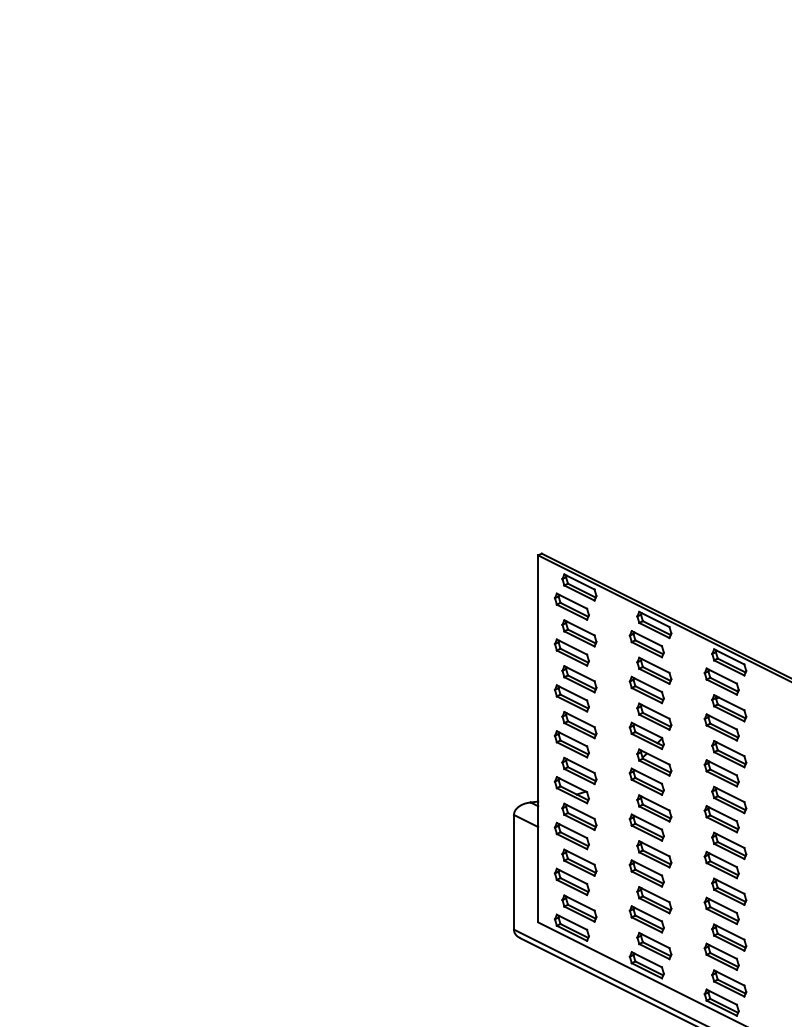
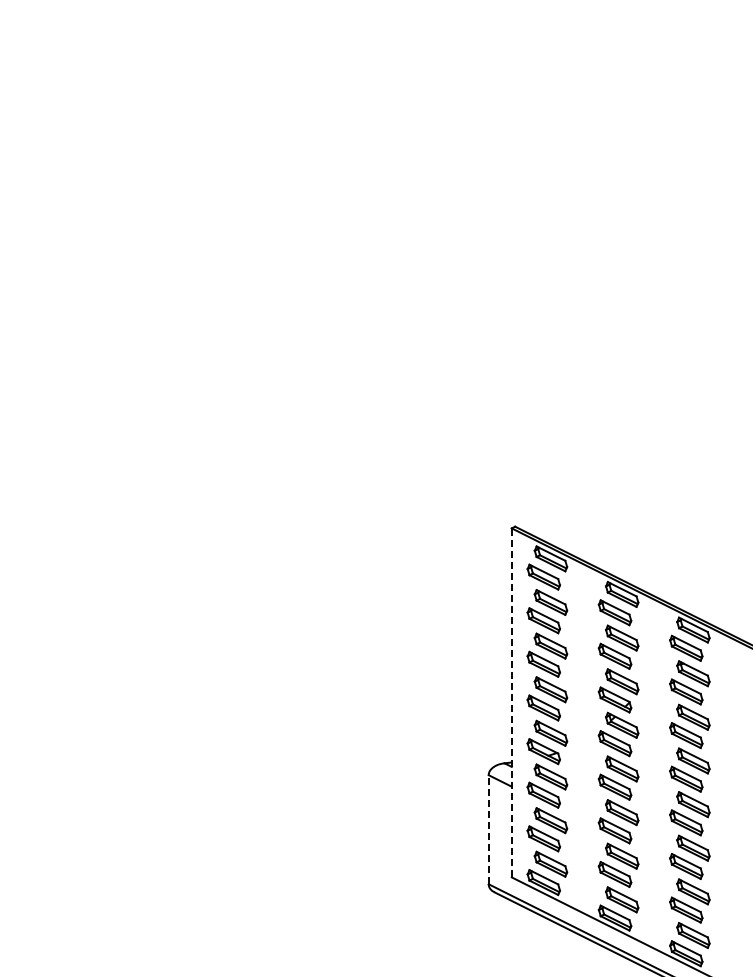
line: (537, 738) -> (511, 702), solid -> dashed
line: (513, 872) -> (488, 829), solid -> dashed

